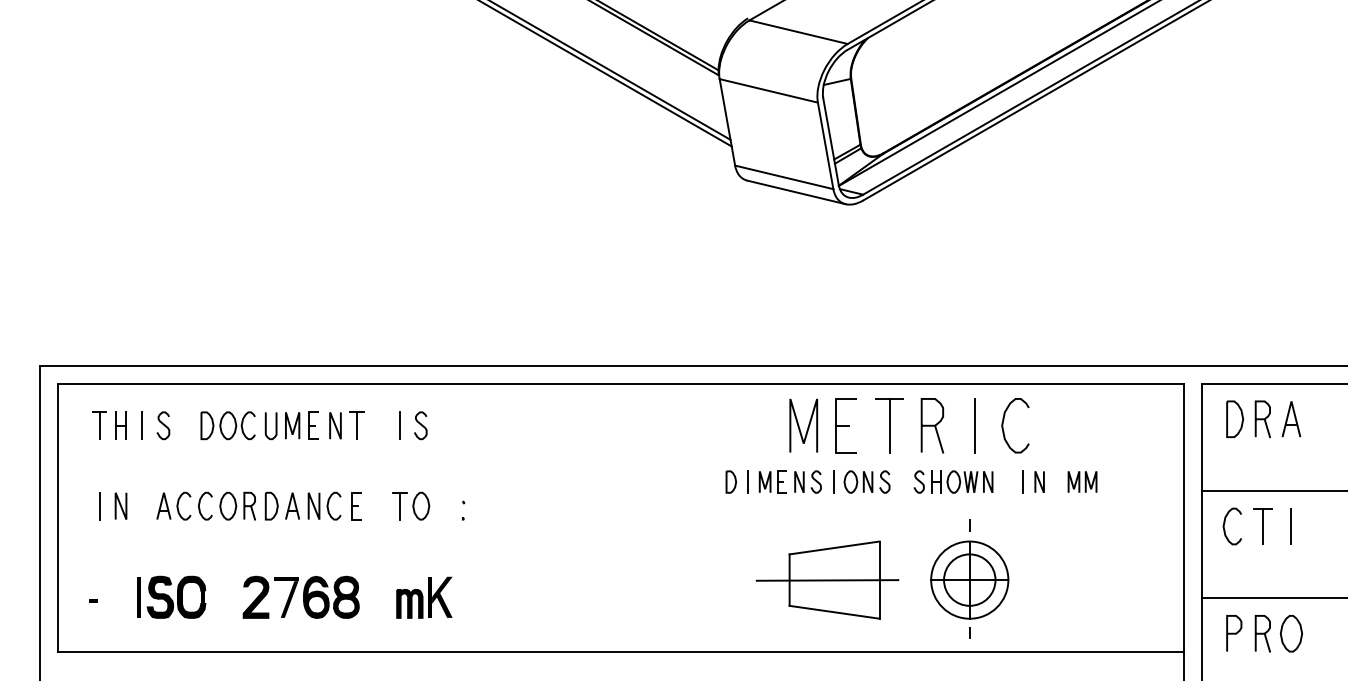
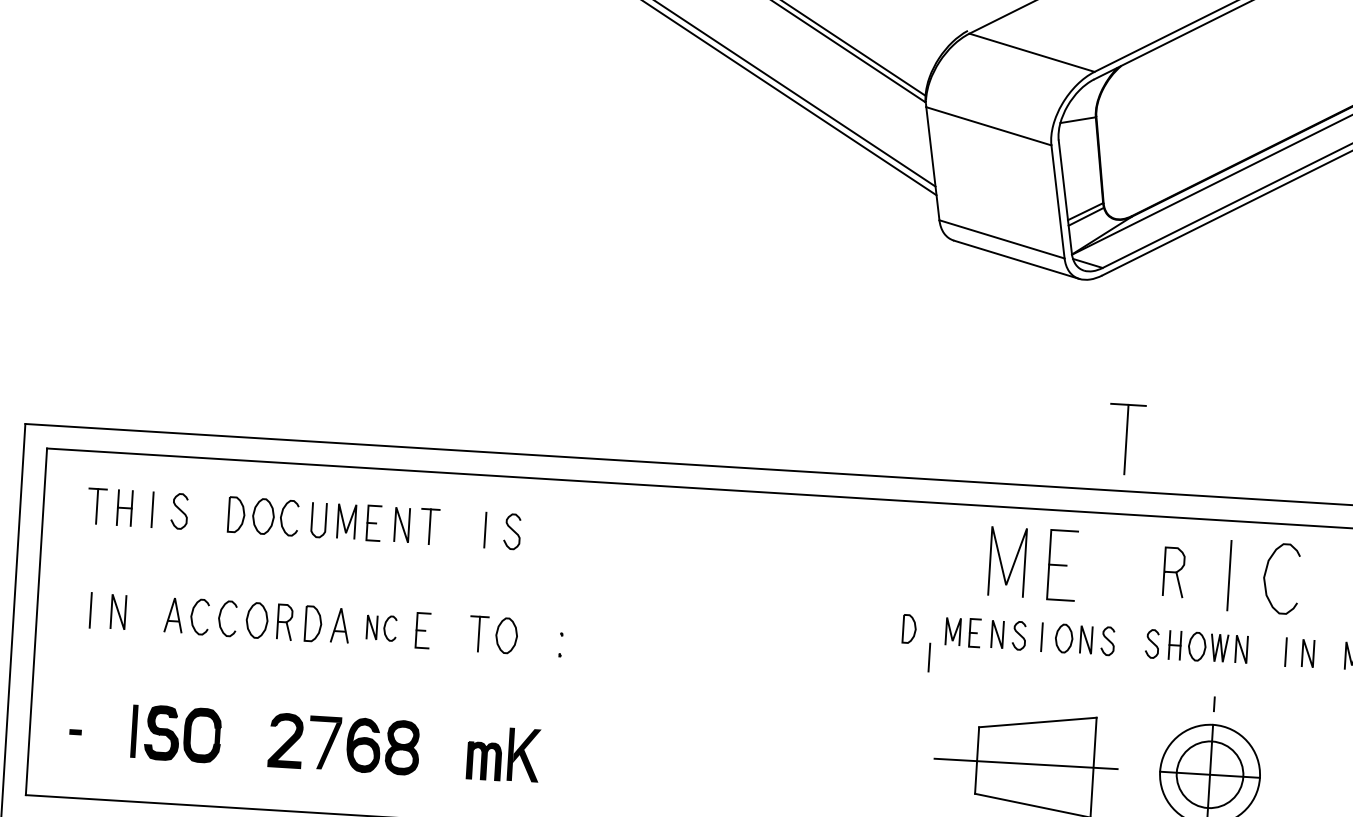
part: (889, 425) -> (1126, 439), moved
part: (932, 425) -> (1174, 571), size x0.7
line: (747, 481) -> (928, 656), moved
part: (324, 505) -> (381, 627), size x0.7

